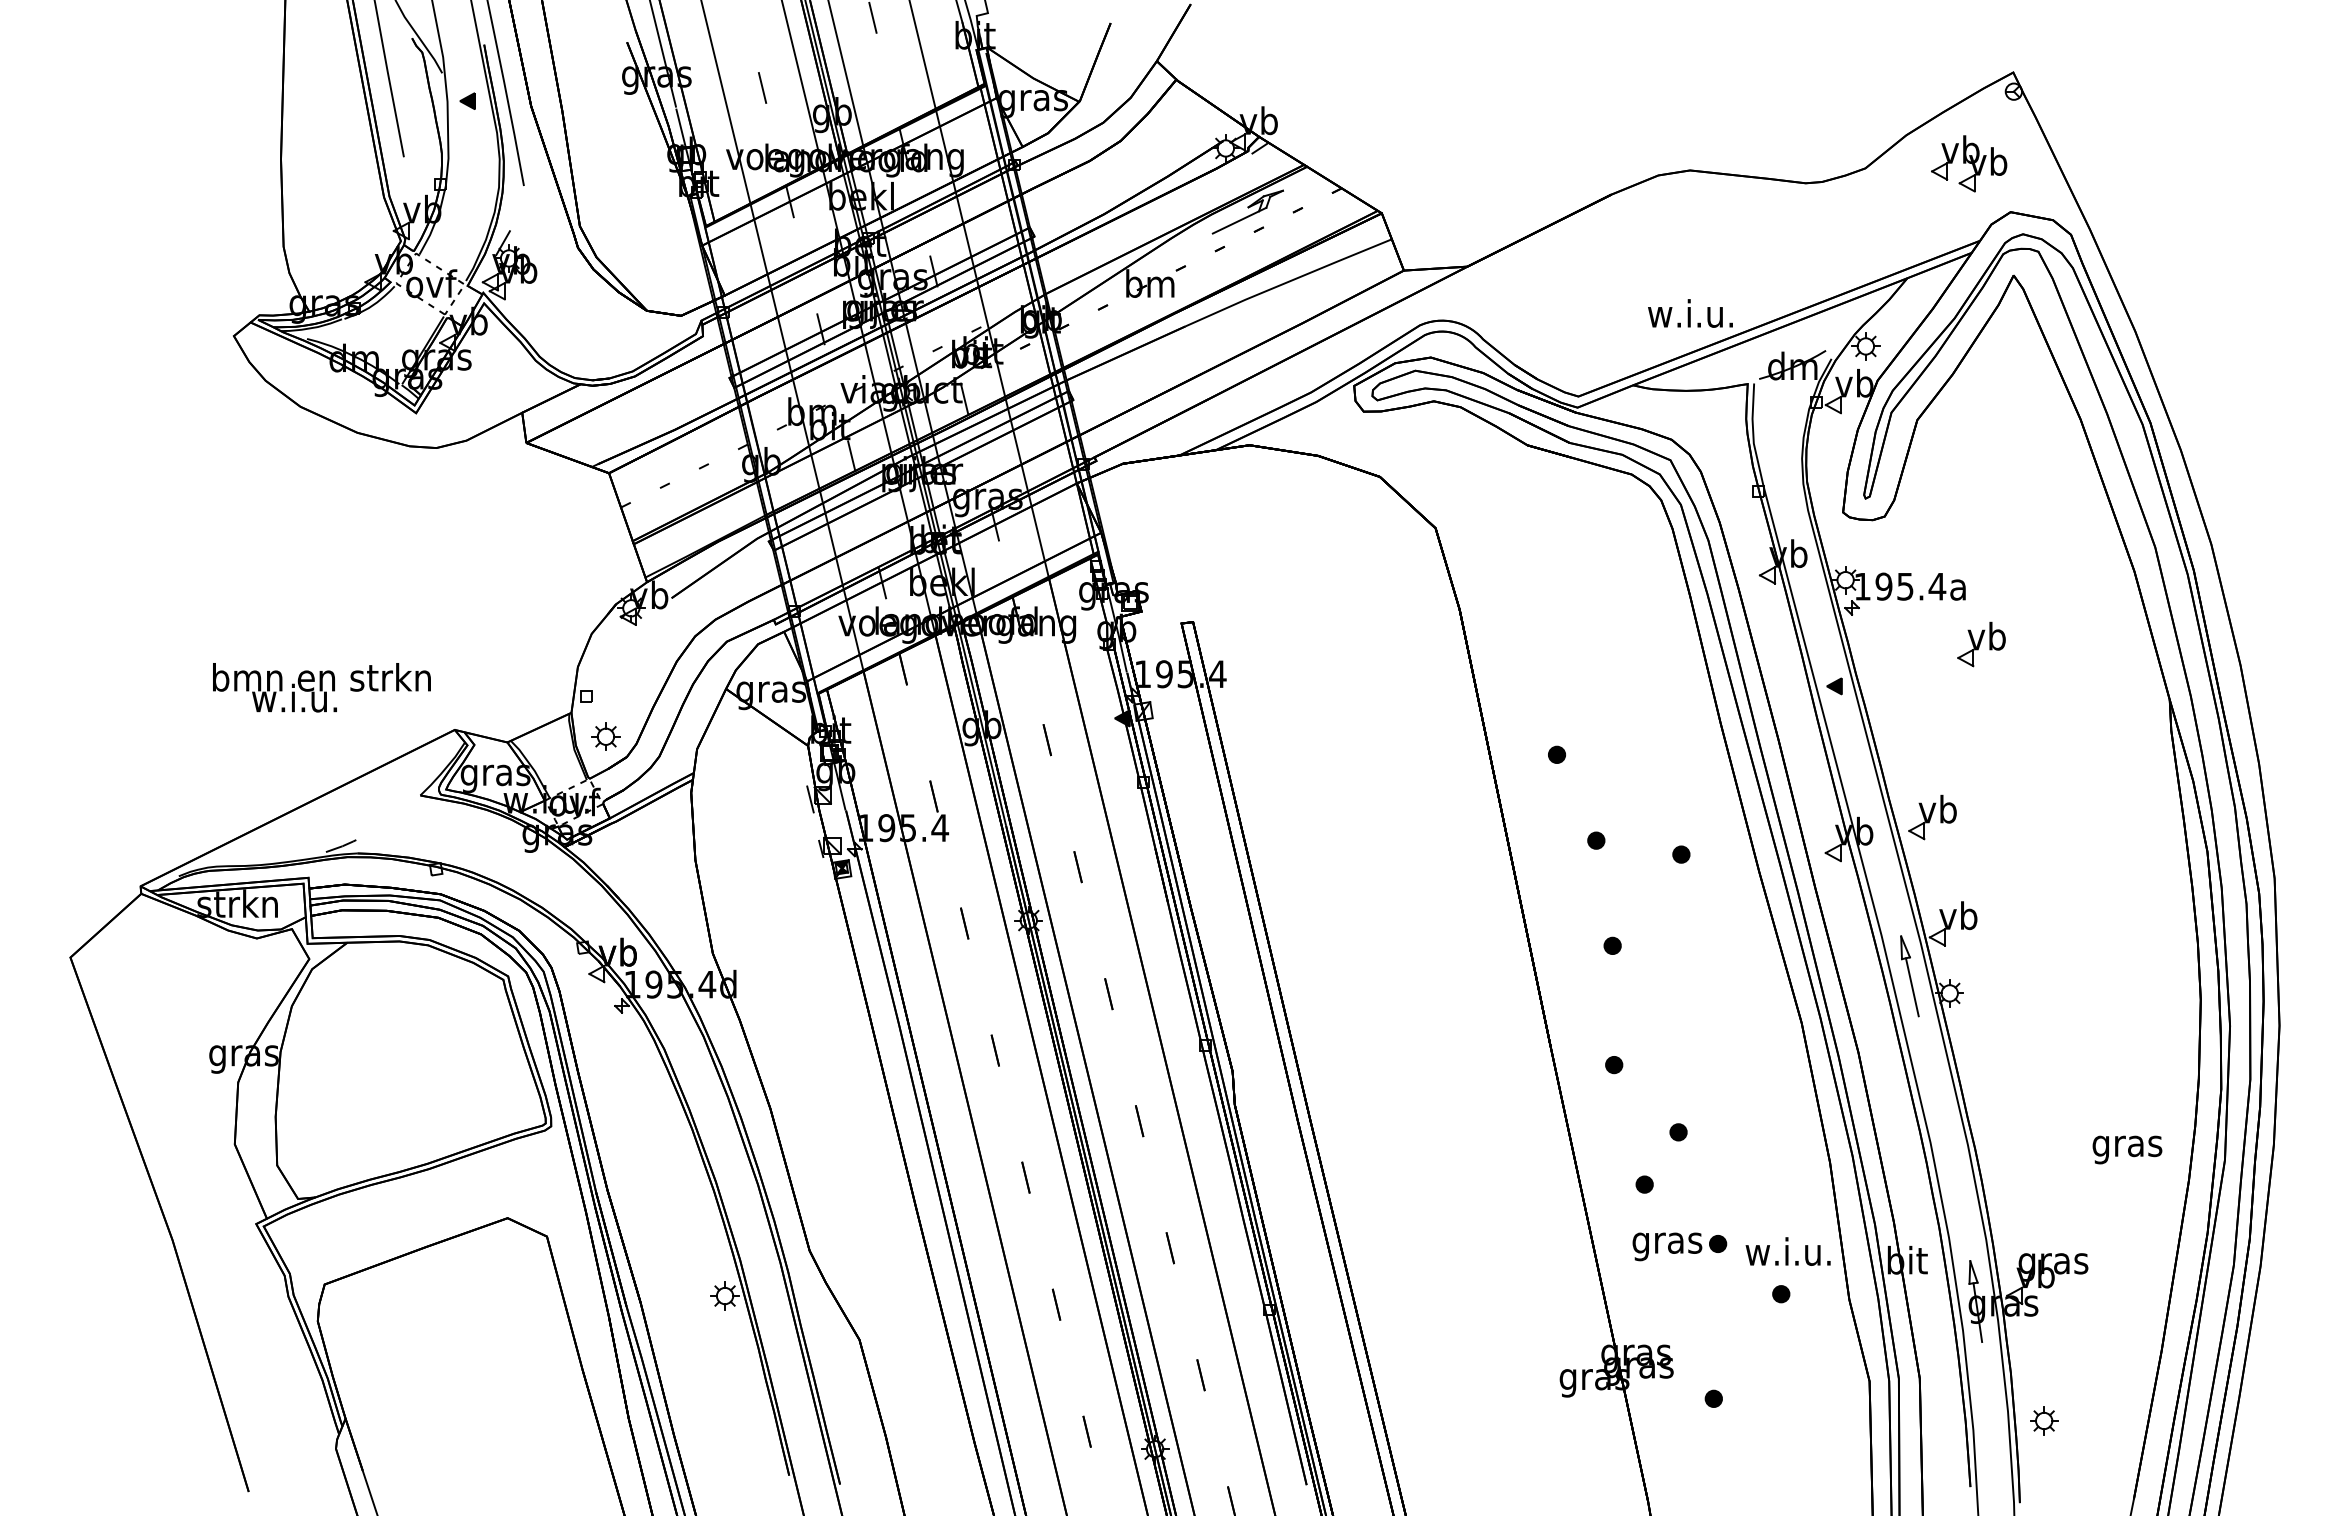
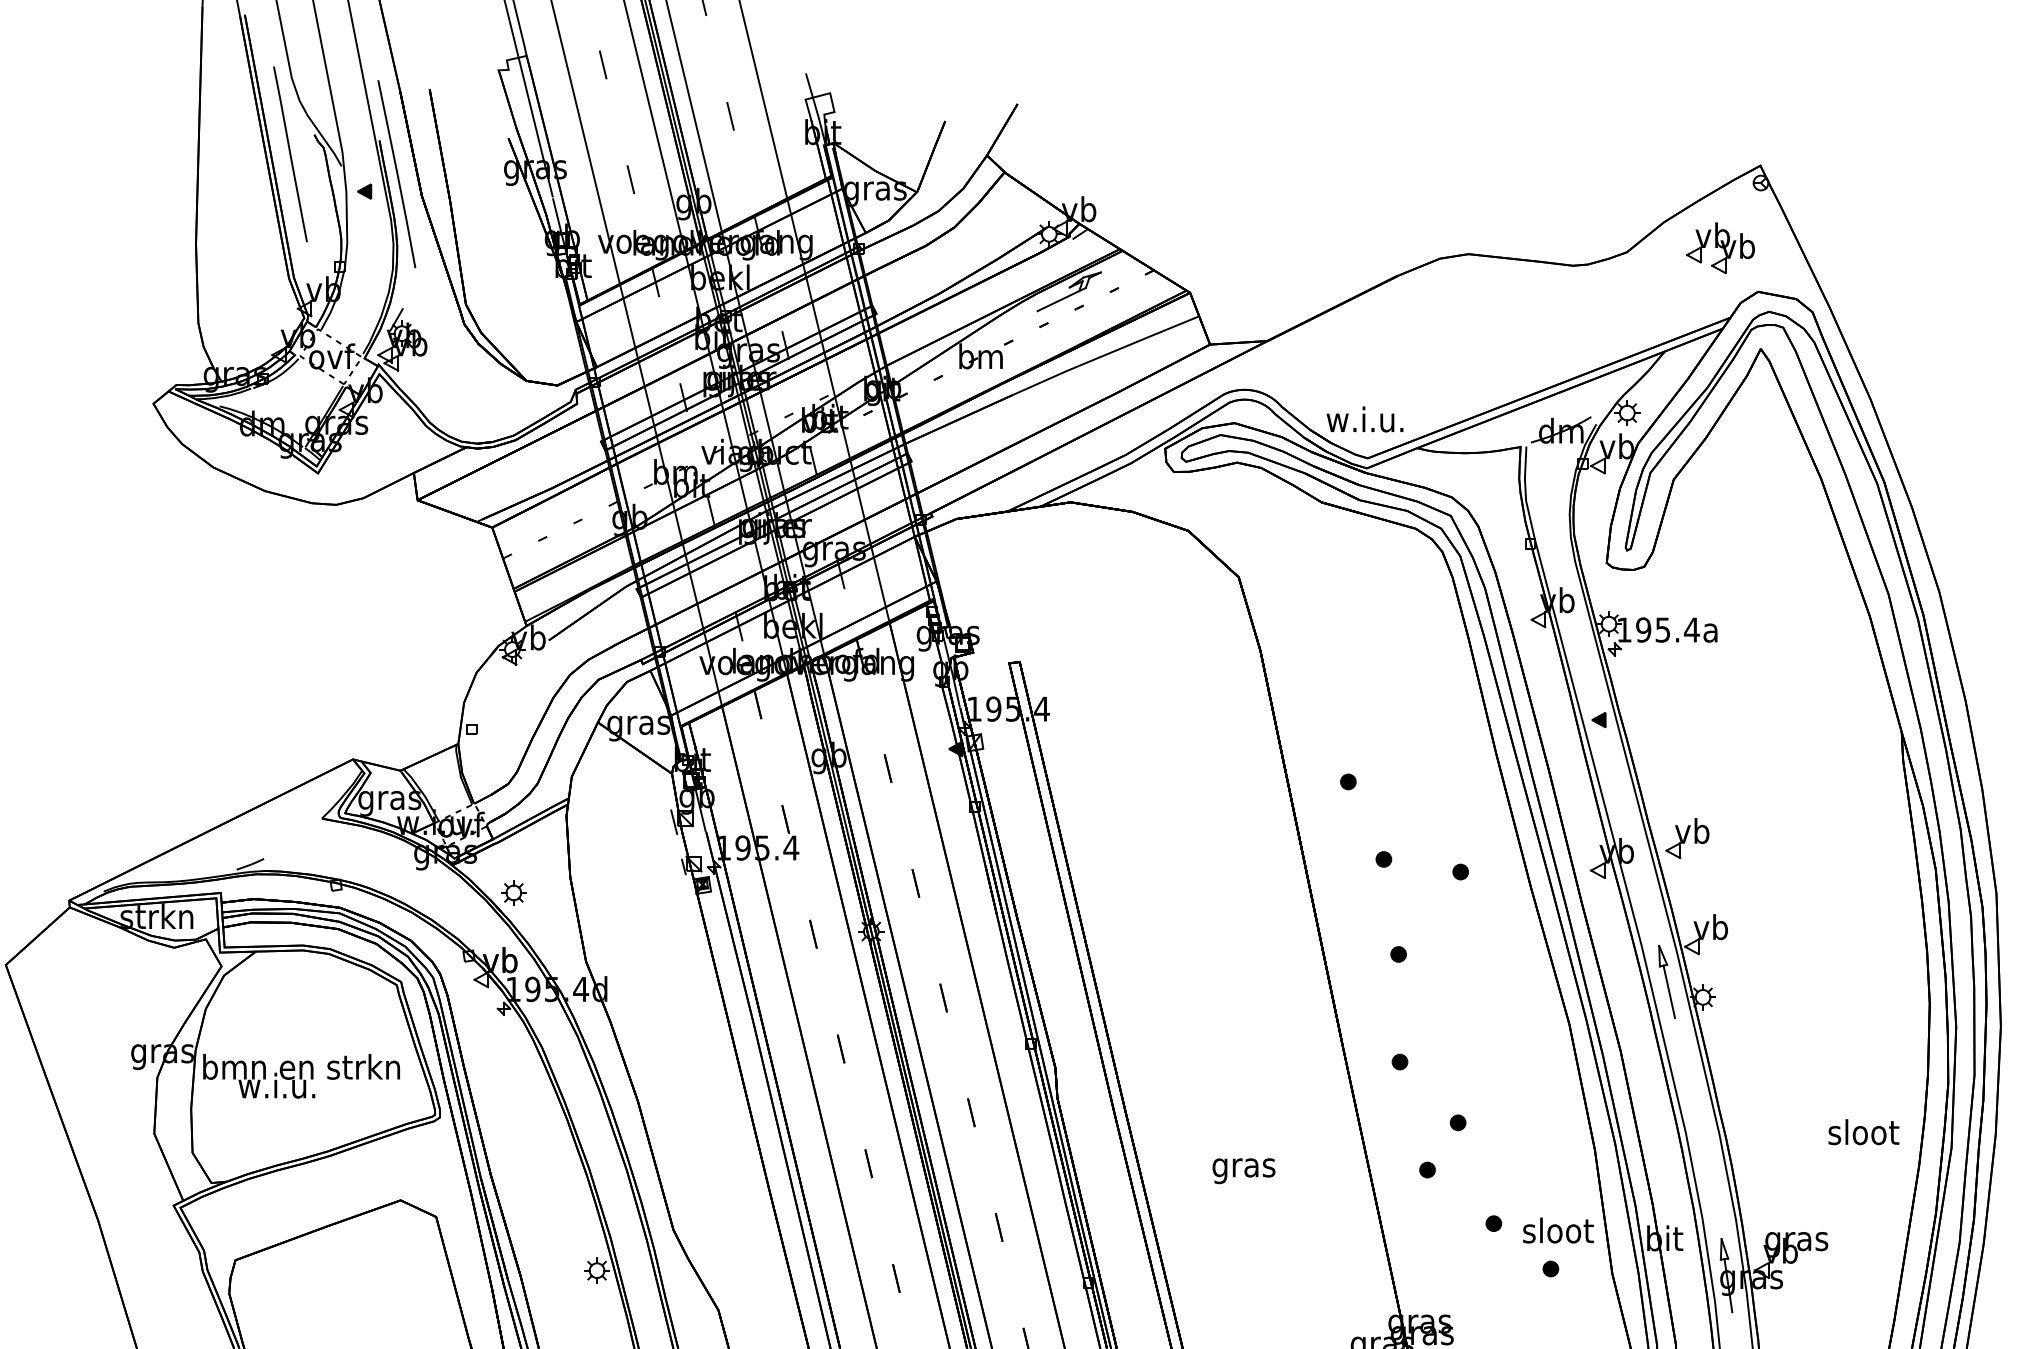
text: (1690, 313) -> (1365, 419), moved
part: (1981, 644) -> (1731, 682), removed
text: (321, 687) -> (301, 1076), moved
part: (605, 736) -> (513, 892), moved
text: (2127, 1146) -> (1863, 1135), gras -> sloot
text: (1667, 1246) -> (1244, 1170), moved
text: (1787, 1251) -> (1556, 1230), w.i.u. -> sloot

